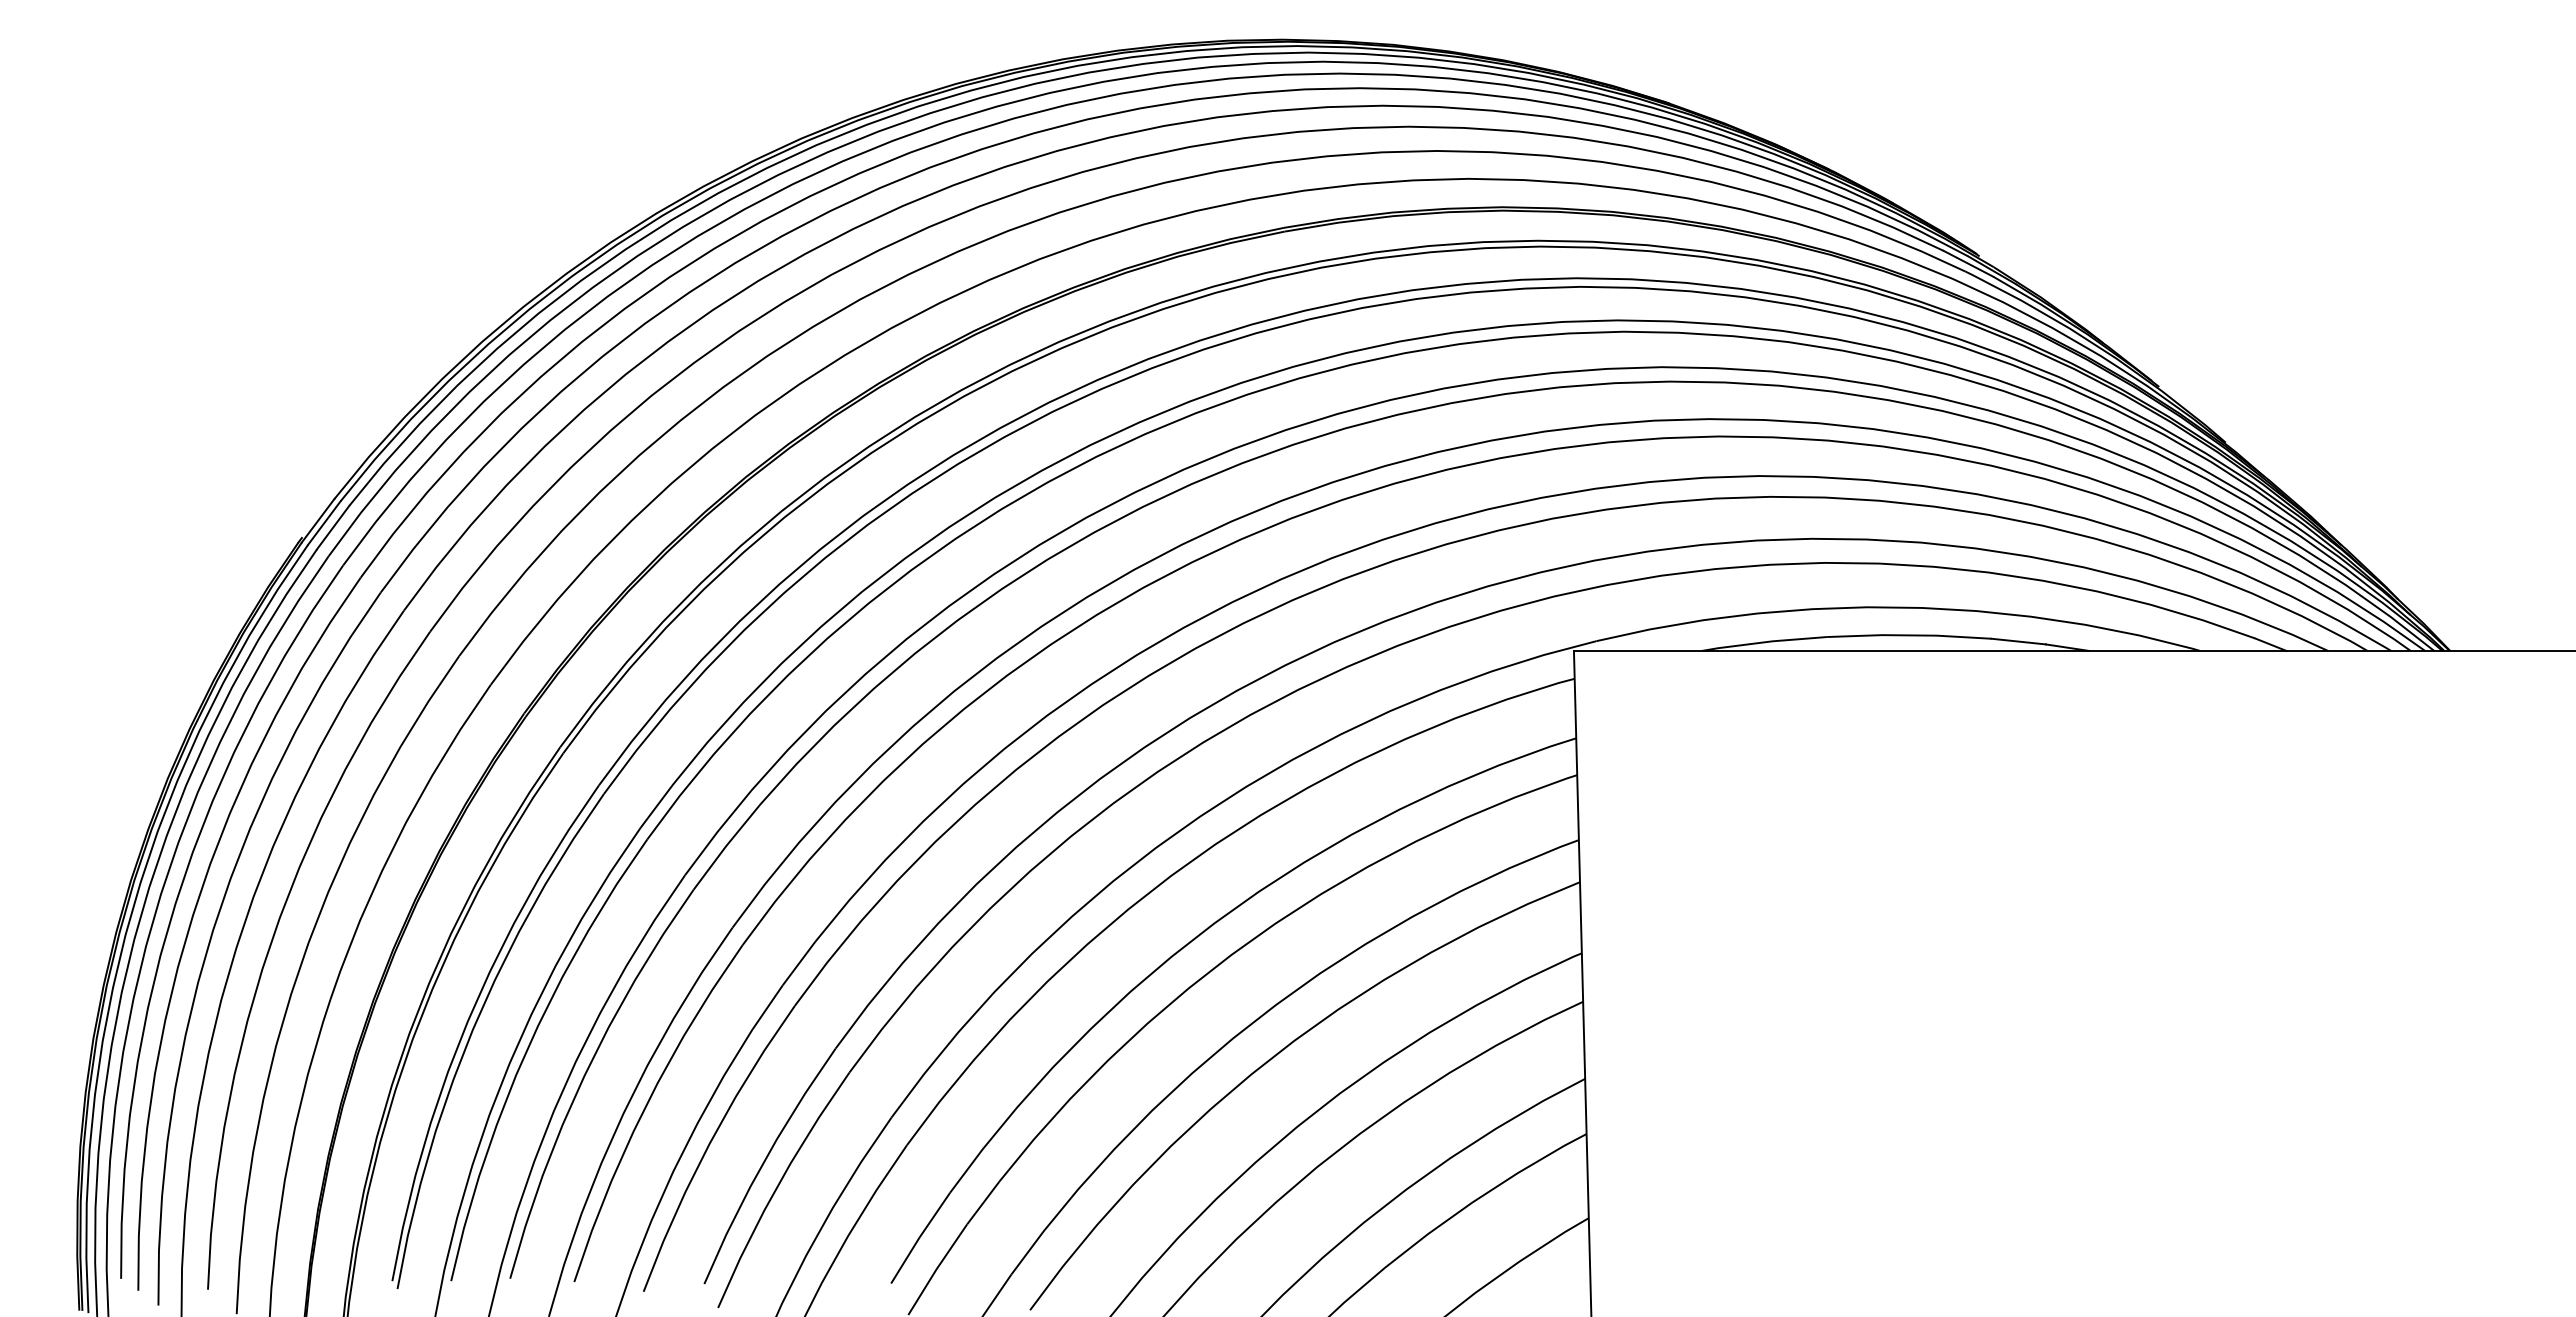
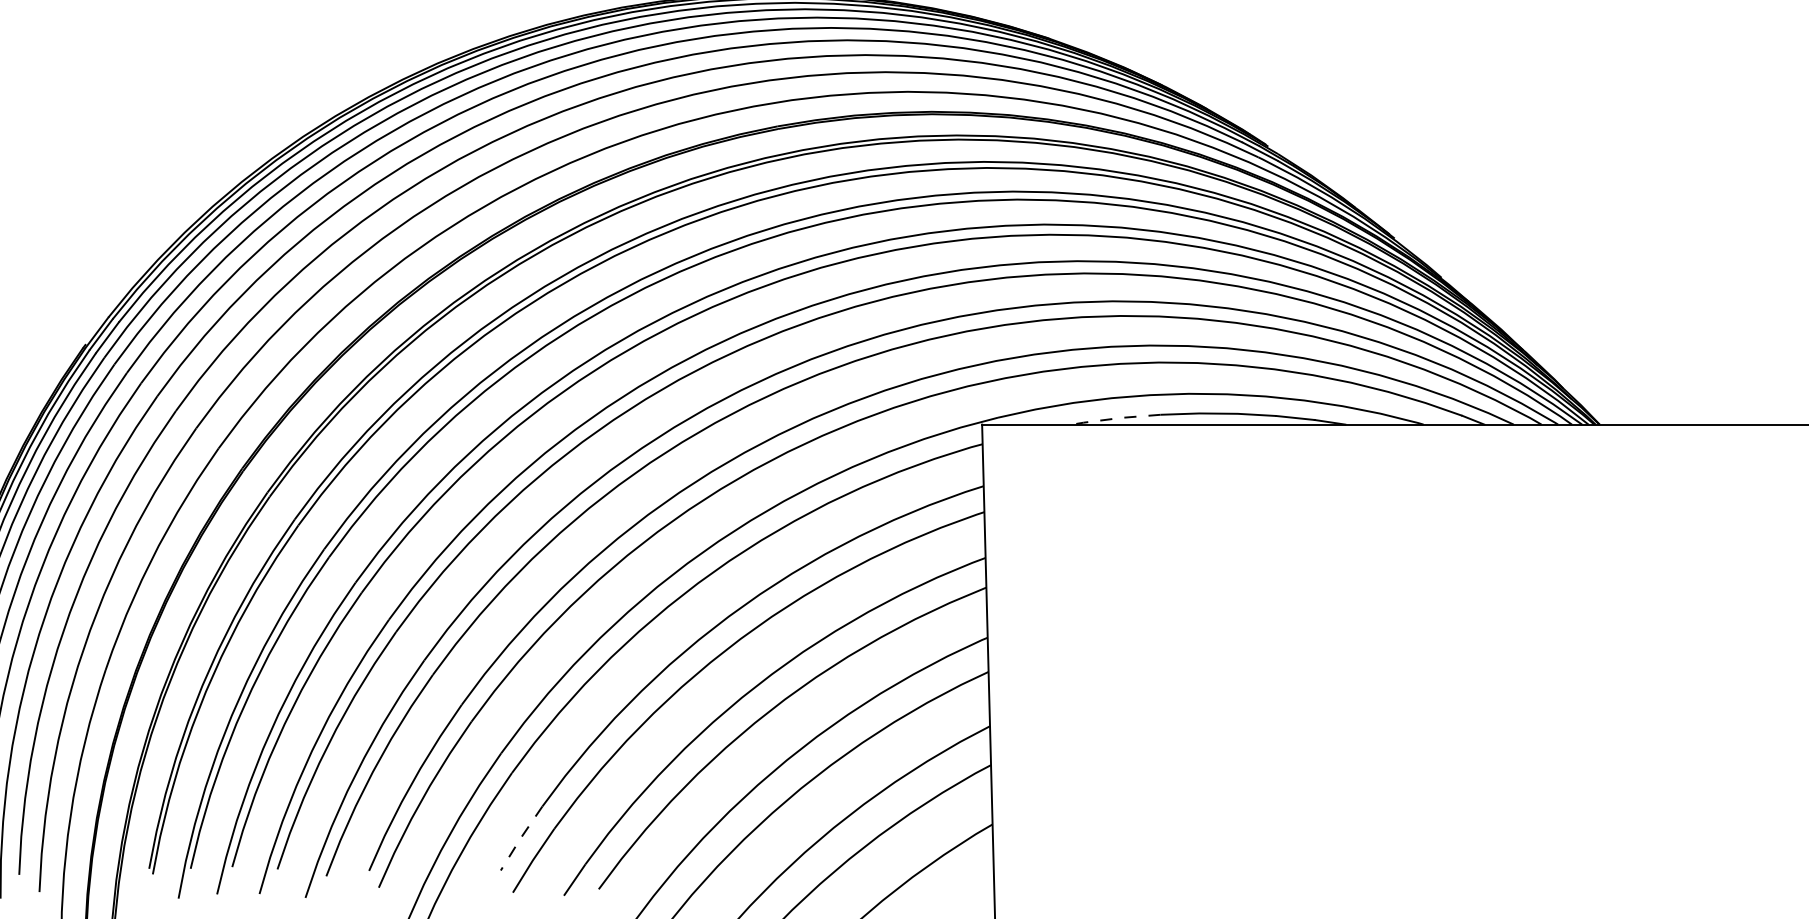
line: (1763, 642) -> (1115, 418), solid -> dashed
line: (919, 1237) -> (520, 838), solid -> dashed

